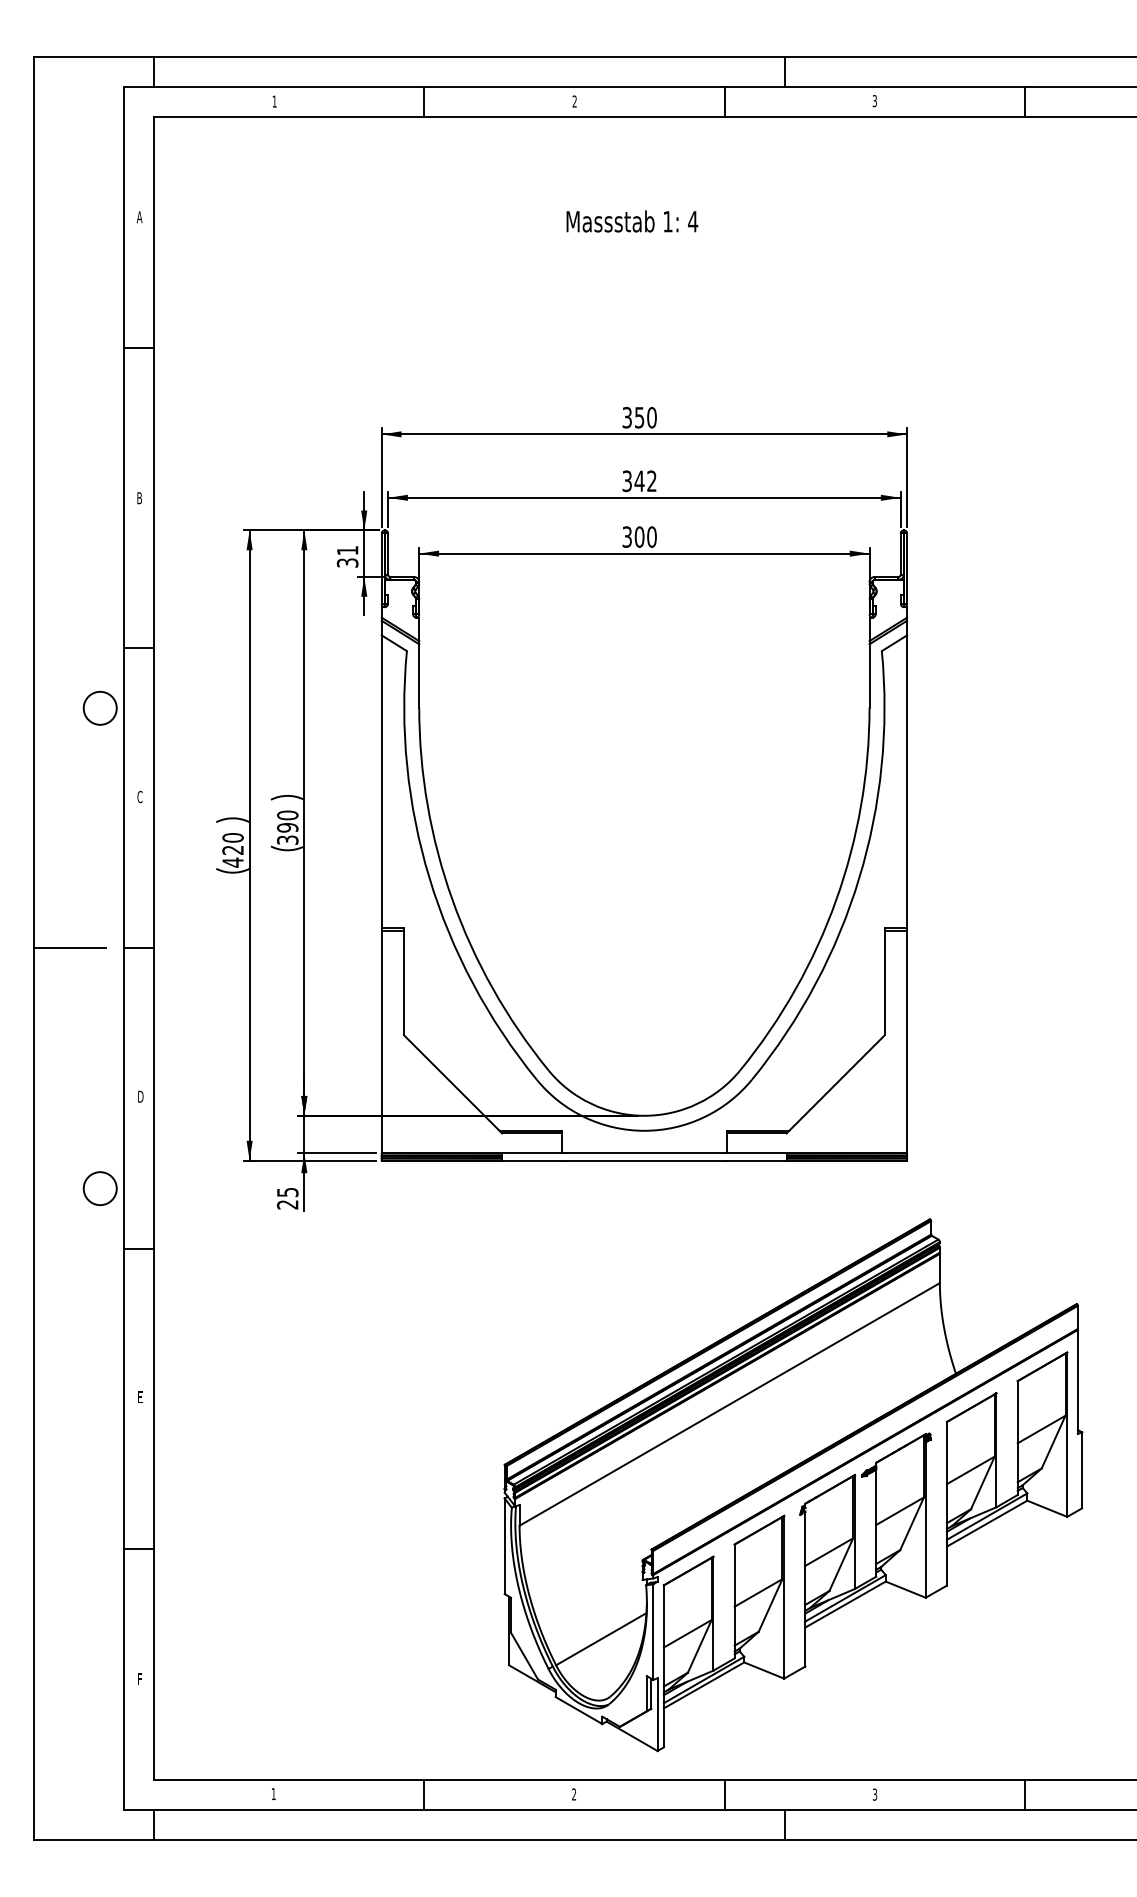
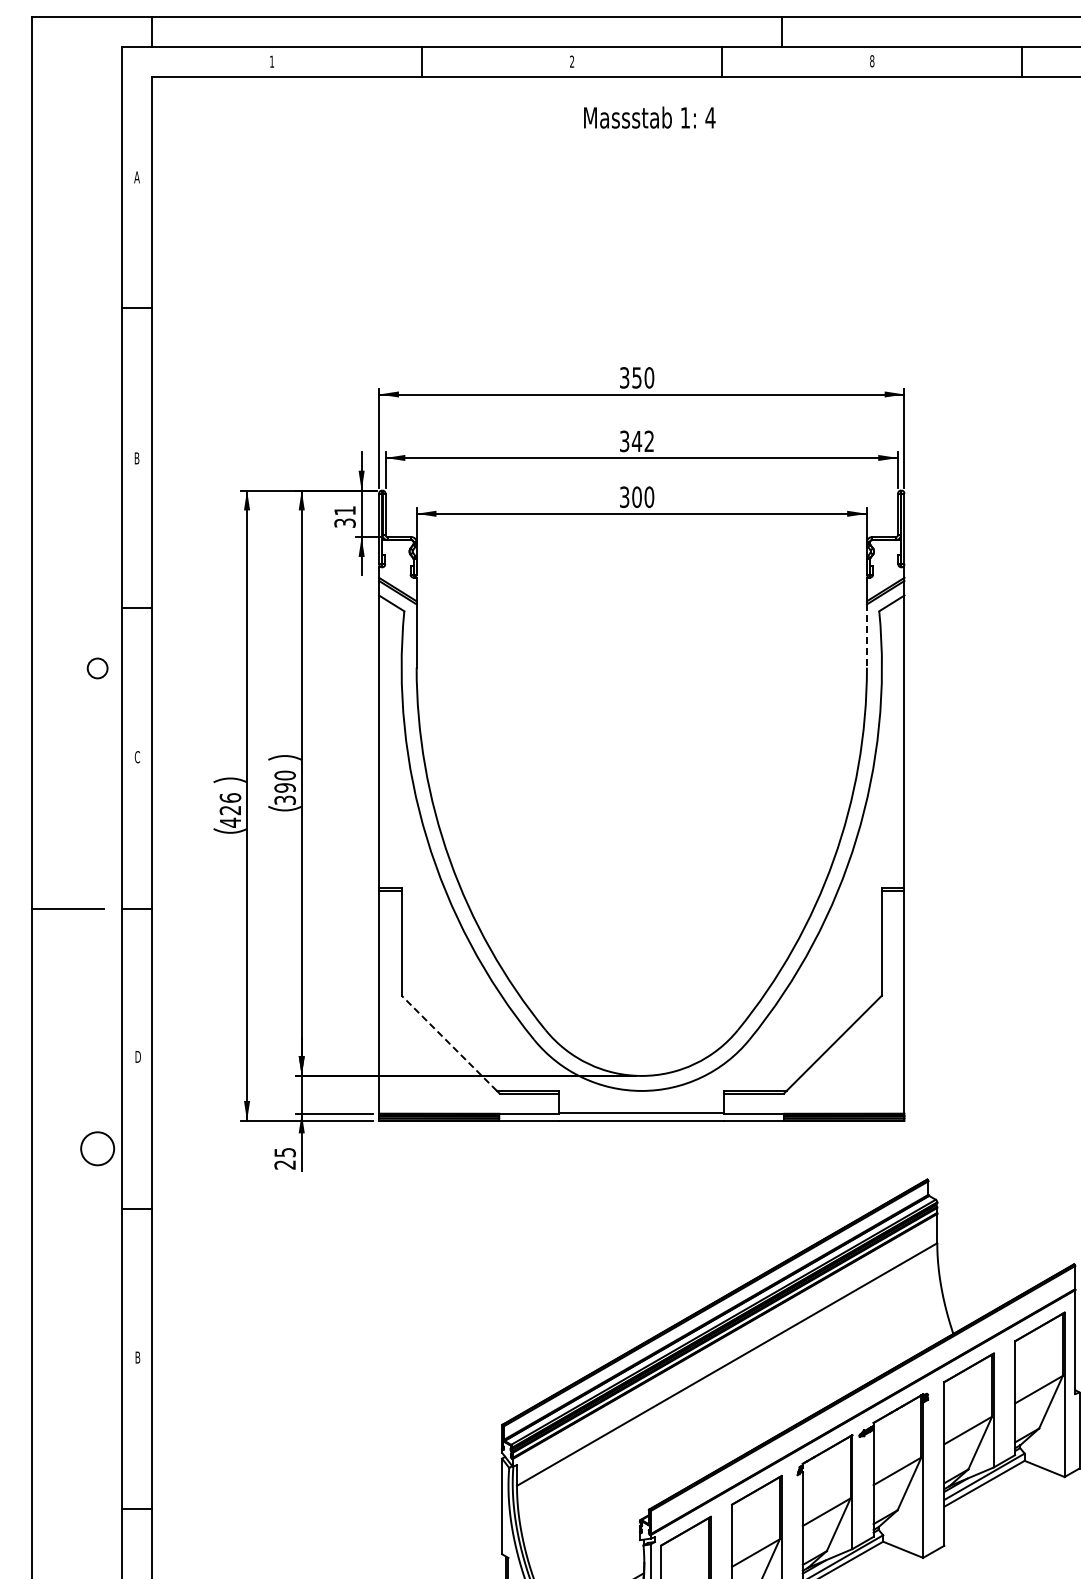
text: (874, 101) -> (871, 61), 3 -> 8
text: (632, 221) -> (649, 117), moved
line: (869, 675) -> (866, 635), solid -> dashed
circle: (99, 707) -> (96, 667), size x0.6
text: (232, 837) -> (229, 797), 420 -> 426
line: (451, 1082) -> (448, 1042), solid -> dashed
text: (140, 1397) -> (137, 1357), E -> B

